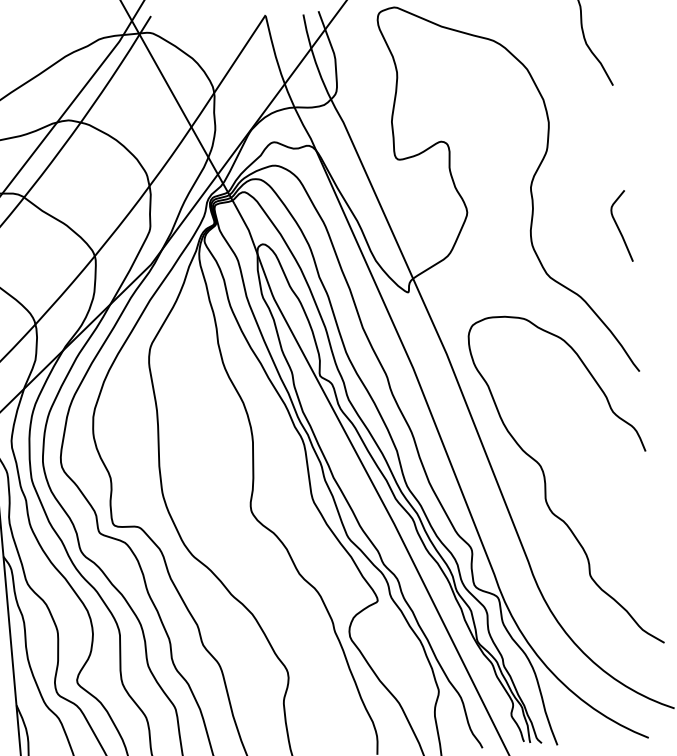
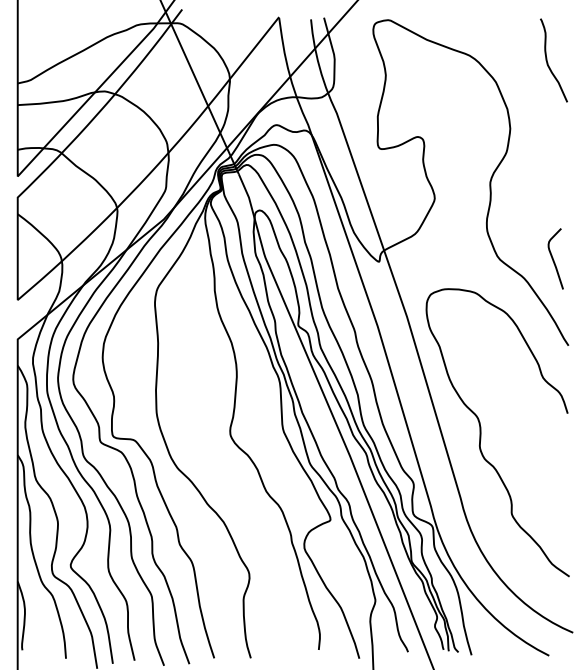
curve: (618, 226) -> (553, 258), moved

